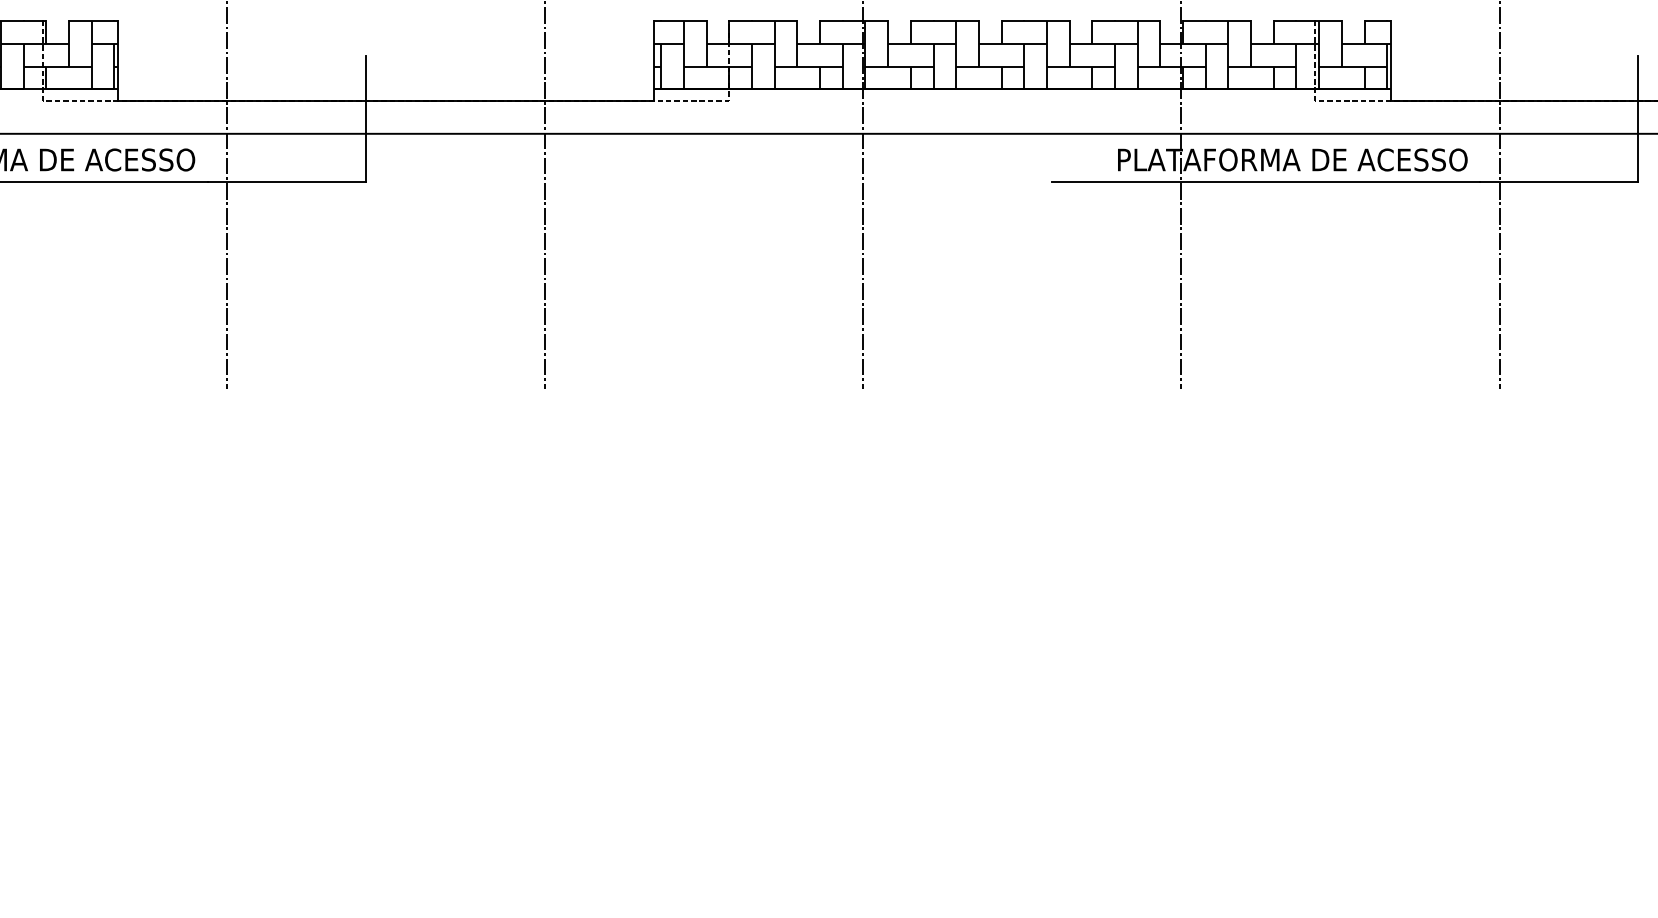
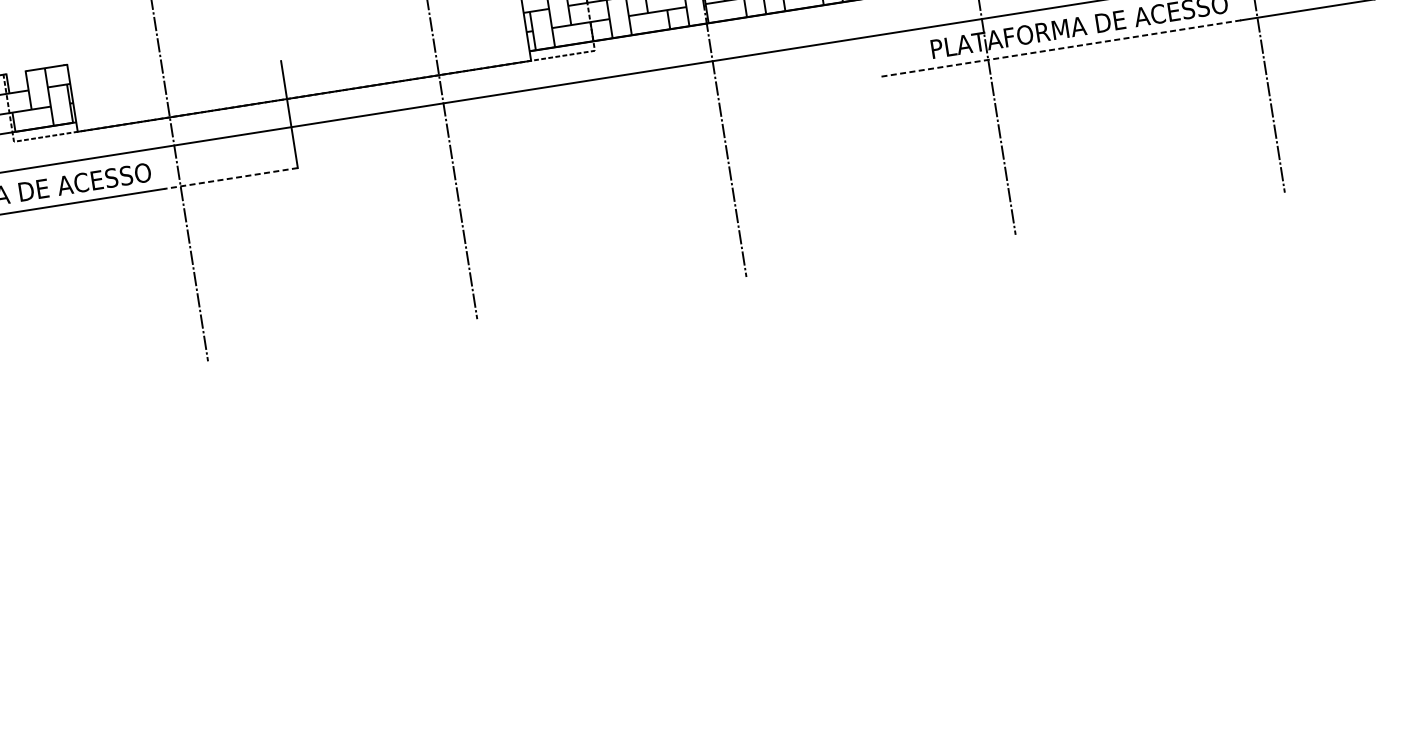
line: (286, 182) -> (231, 178), solid -> dashed
line: (1265, 182) -> (1059, 49), solid -> dashed

